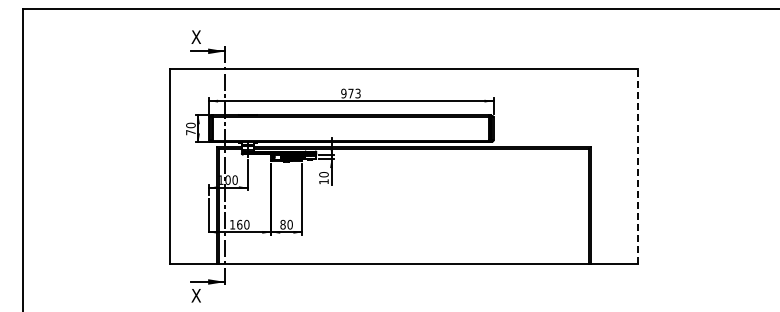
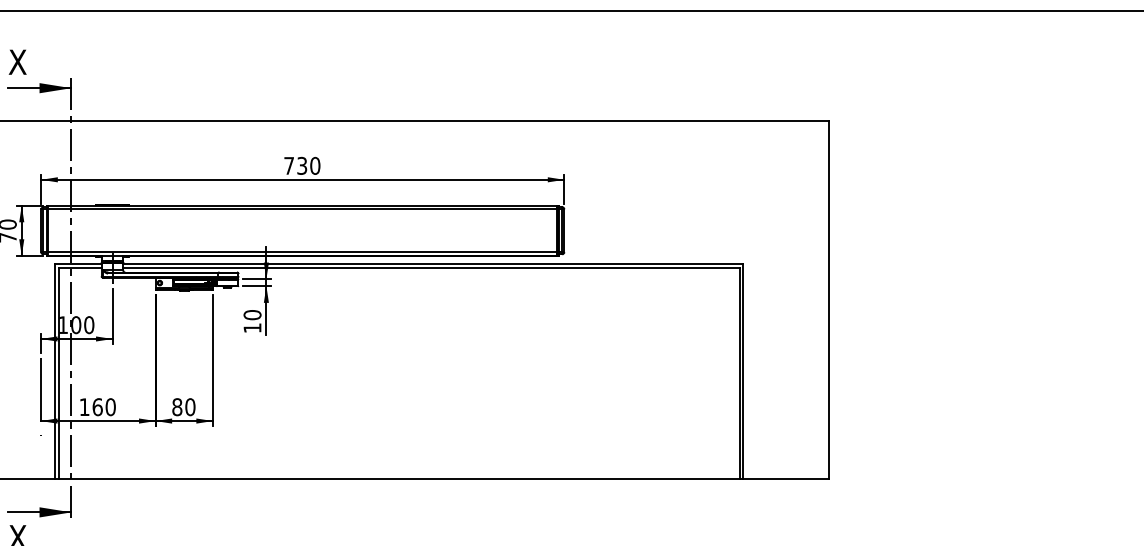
text: (350, 93) -> (301, 165), 973 -> 730
line: (637, 166) -> (829, 300), dashed -> solid

